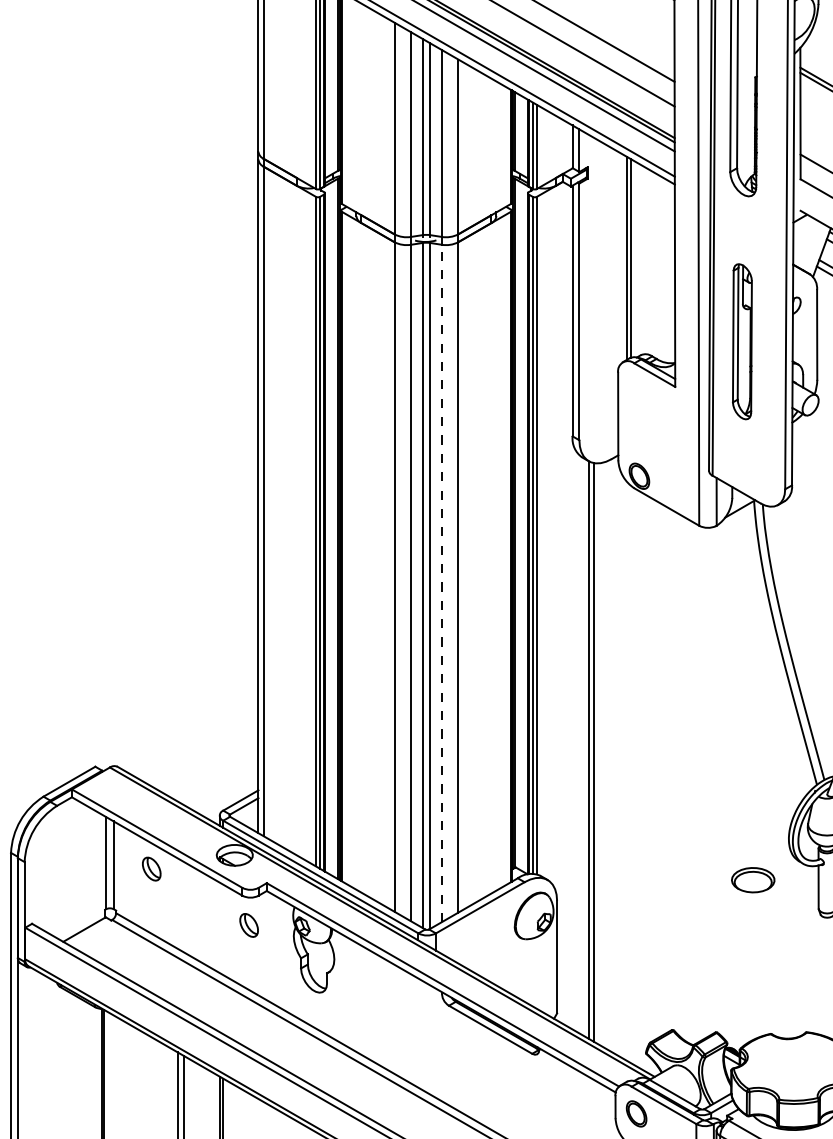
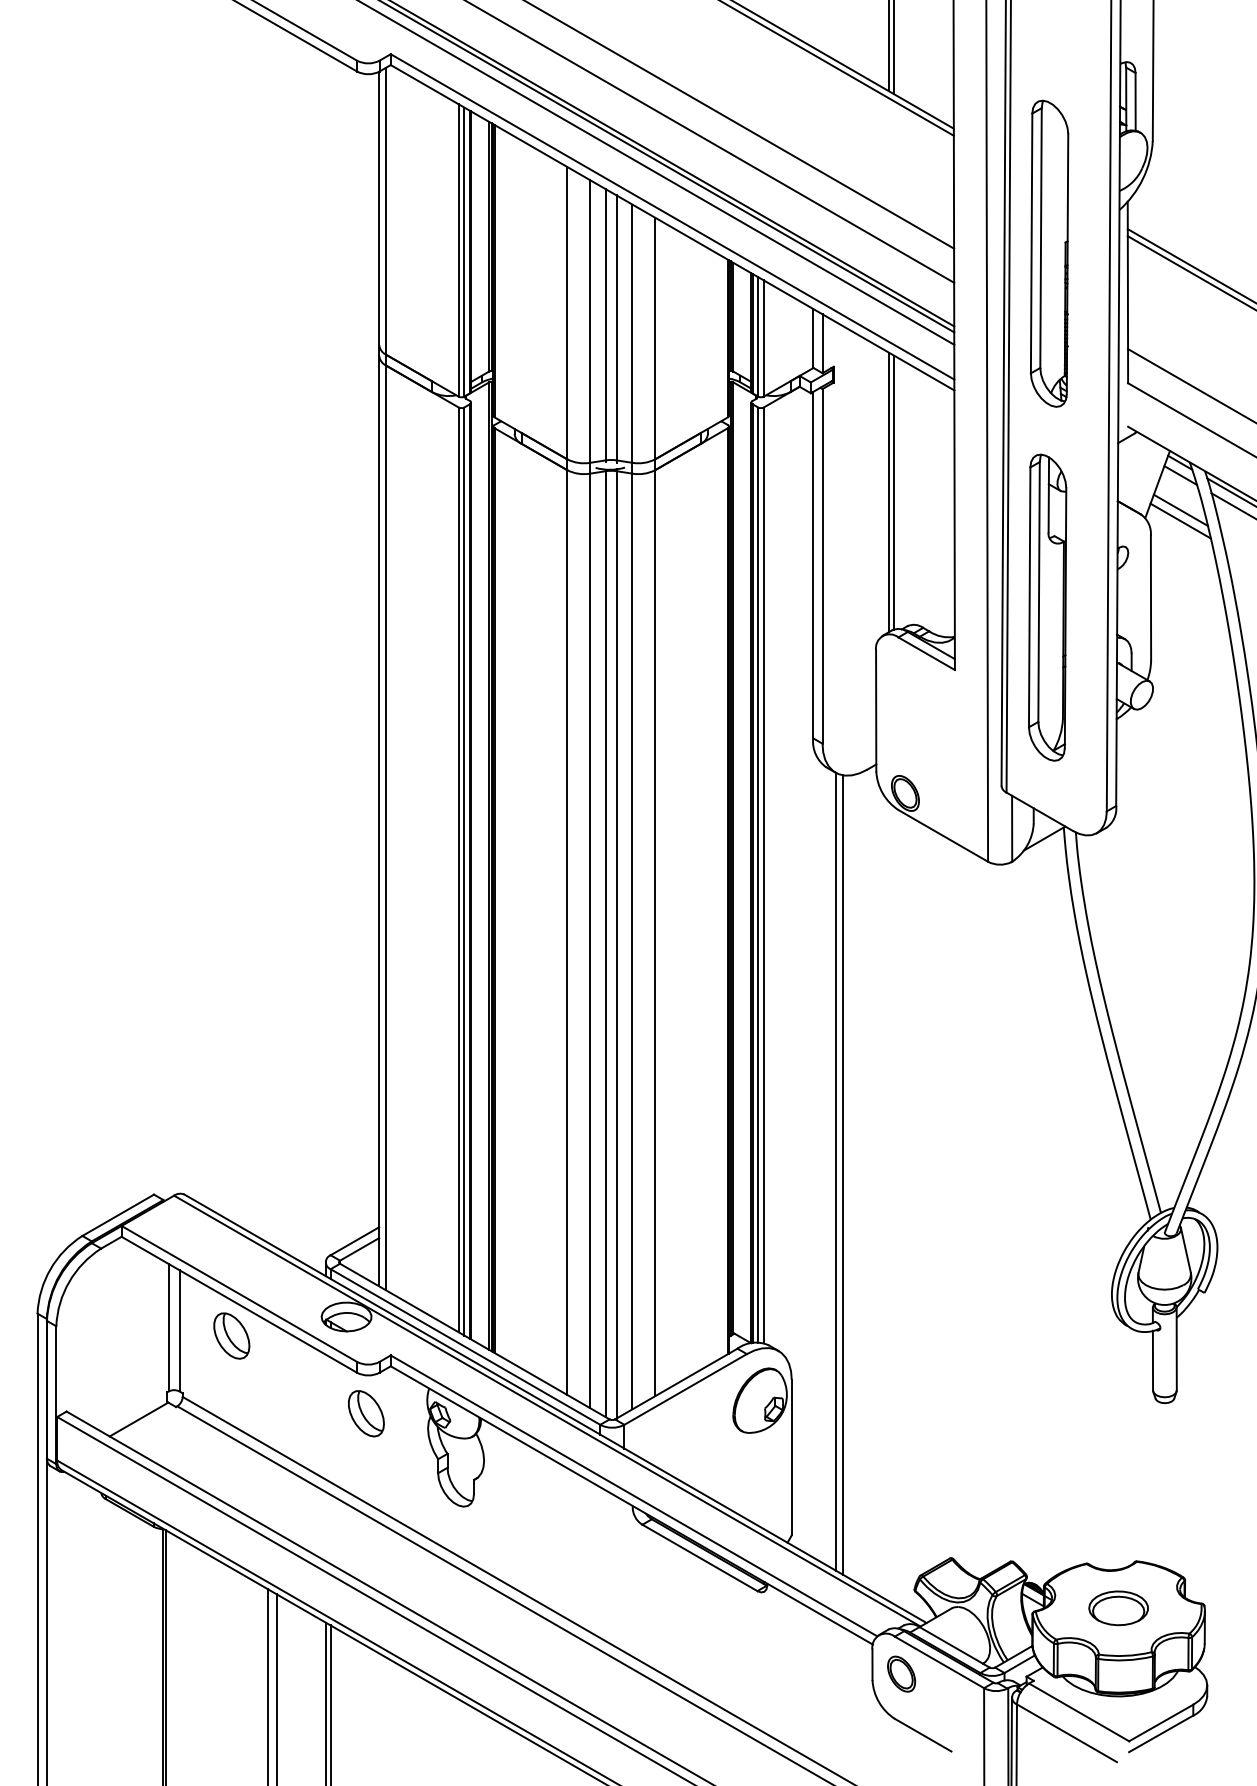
part: (742, 341) -> (1047, 607), size x1.43
line: (441, 583) -> (632, 941), dashed -> solid
part: (151, 868) -> (231, 1335), size x1.43
part: (753, 880) -> (1118, 1608), moved
part: (249, 925) -> (366, 1413), size x1.43

